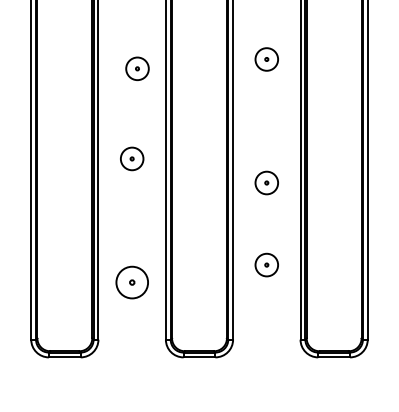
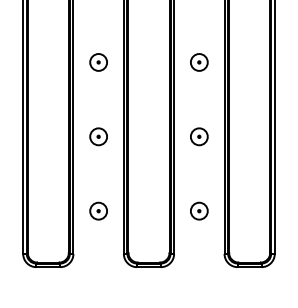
part: (267, 59) -> (199, 62), moved
part: (137, 68) -> (98, 62), moved
part: (131, 158) -> (98, 136), moved
part: (267, 264) -> (199, 210), moved
part: (131, 281) -> (98, 210), size x0.71

